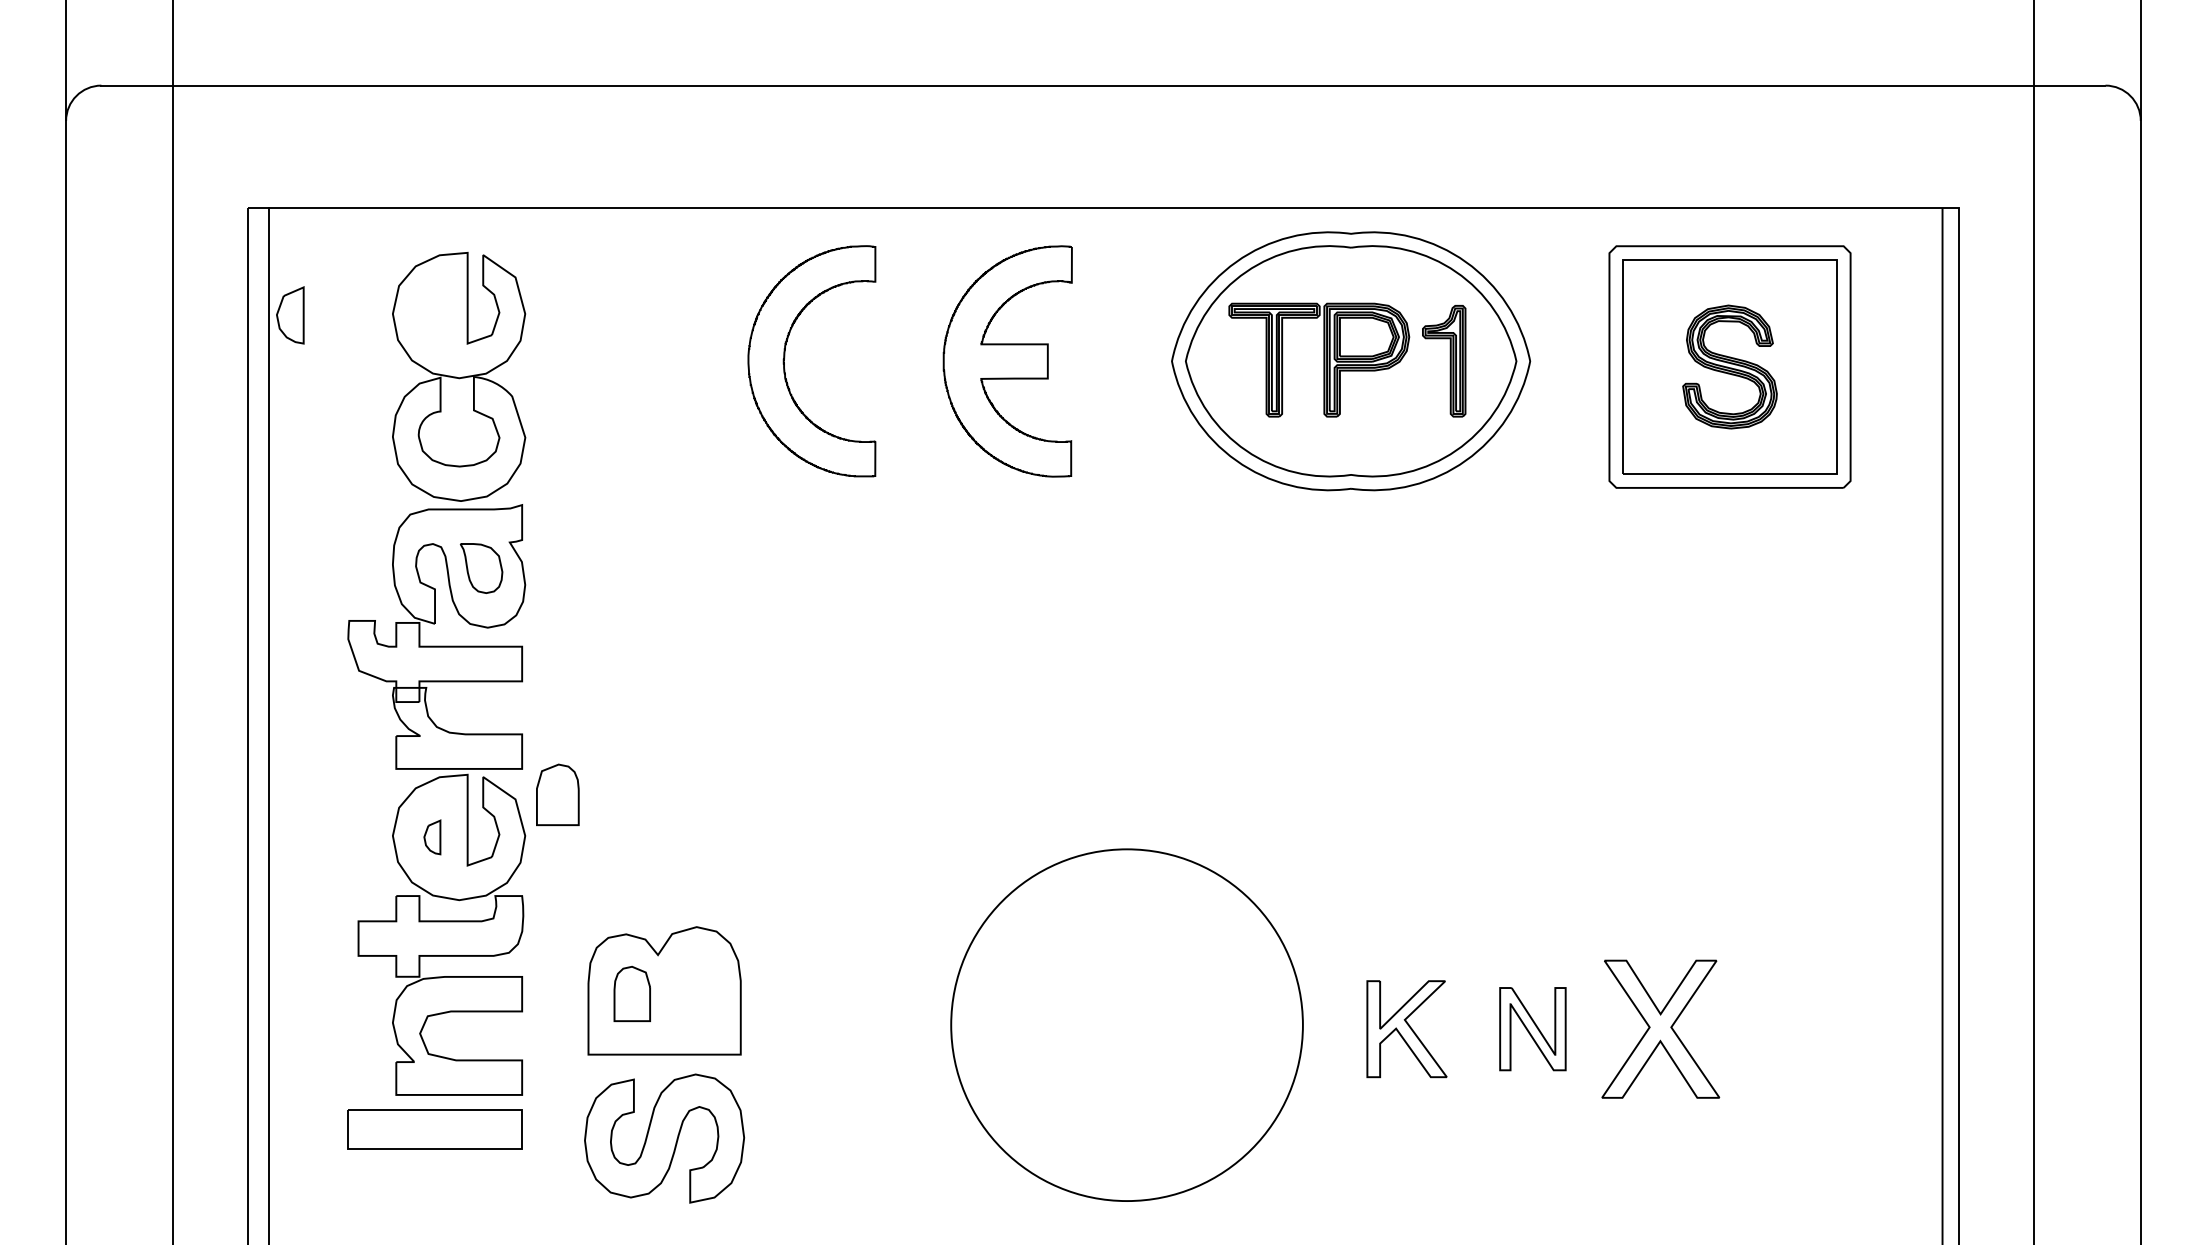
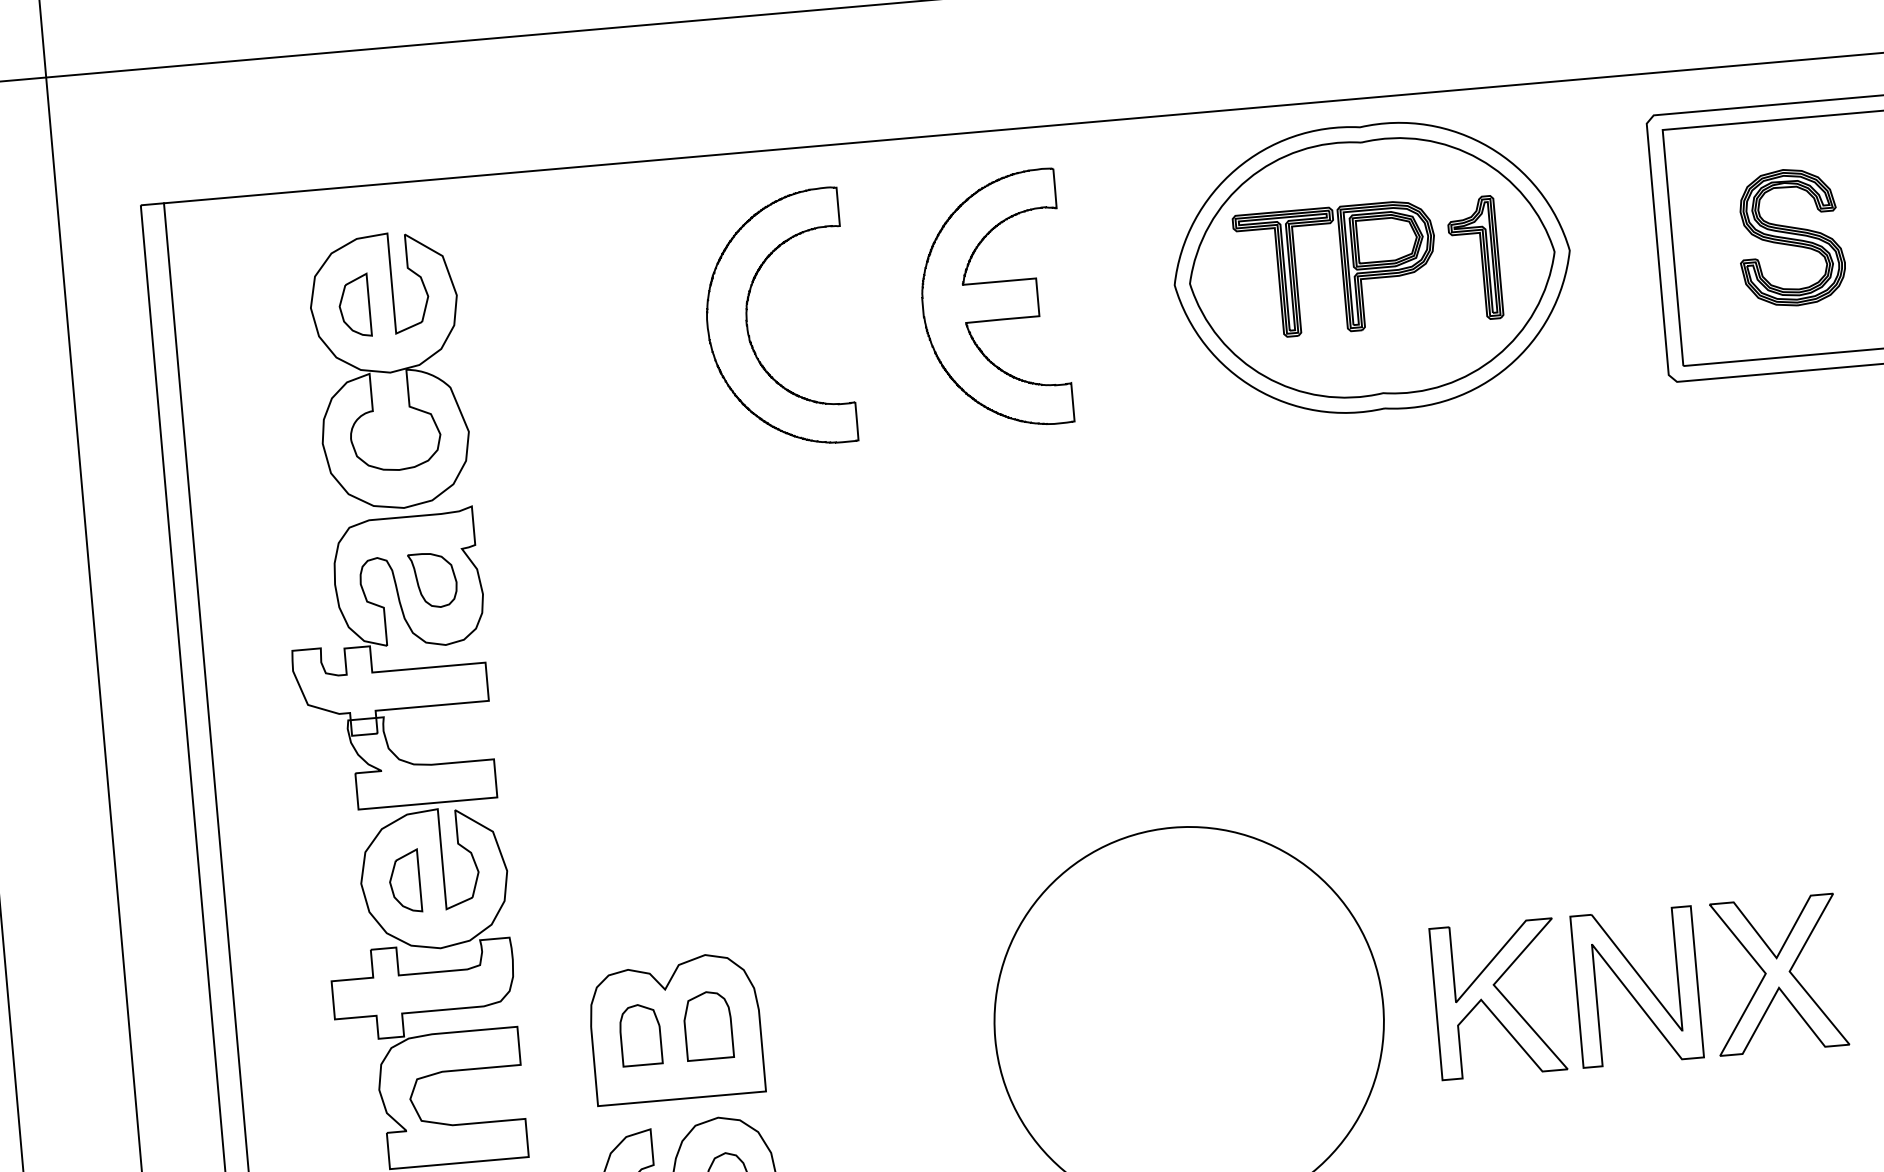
part: (290, 315) -> (354, 306), moved
part: (557, 794) -> (707, 1025), moved
part: (432, 837) -> (405, 881), size x1.67
part: (1406, 1028) -> (1497, 998), size x1.43
part: (1532, 1028) -> (1636, 986), size x1.67

